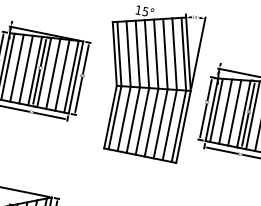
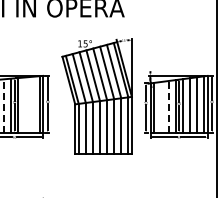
line: (26, 69) -> (4, 105), solid -> dashed
line: (53, 73) -> (25, 104), removed
line: (62, 75) -> (32, 104), removed
line: (225, 110) -> (161, 106), removed
line: (234, 112) -> (168, 106), solid -> dashed

